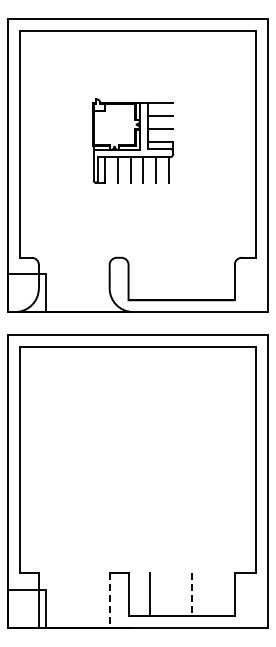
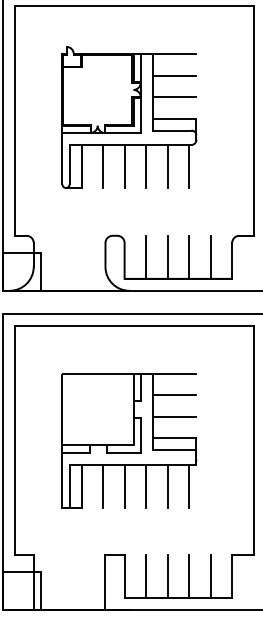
part: (133, 140) -> (129, 116), size x1.67
line: (149, 278) -> (145, 256), added
line: (171, 278) -> (168, 256), added
line: (192, 278) -> (189, 256), added
line: (213, 278) -> (210, 256), added
part: (133, 459) -> (129, 440), added
line: (171, 594) -> (168, 576), added
line: (213, 594) -> (210, 576), added
line: (192, 595) -> (189, 577), dashed -> solid
line: (109, 600) -> (105, 583), dashed -> solid

